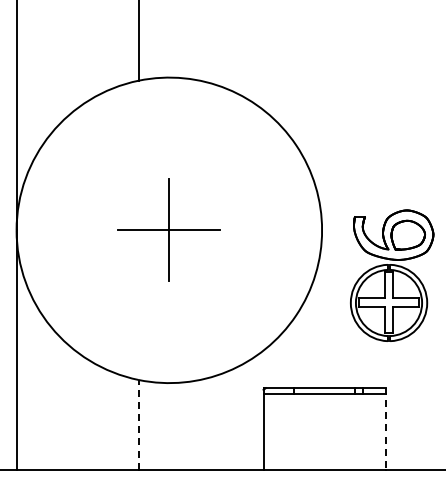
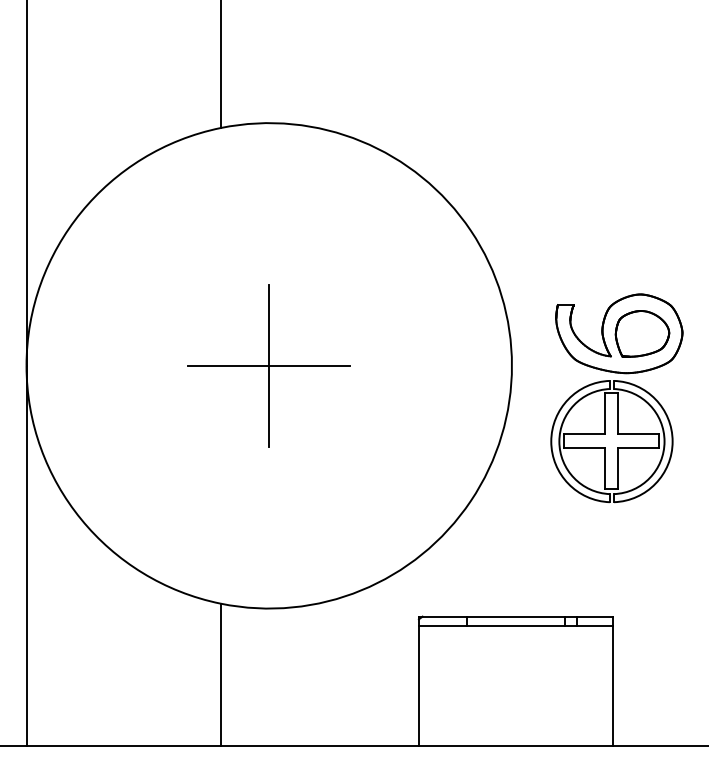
part: (392, 275) -> (617, 397), moved
line: (138, 424) -> (220, 674), dashed -> solid
line: (385, 428) -> (612, 680), dashed -> solid

